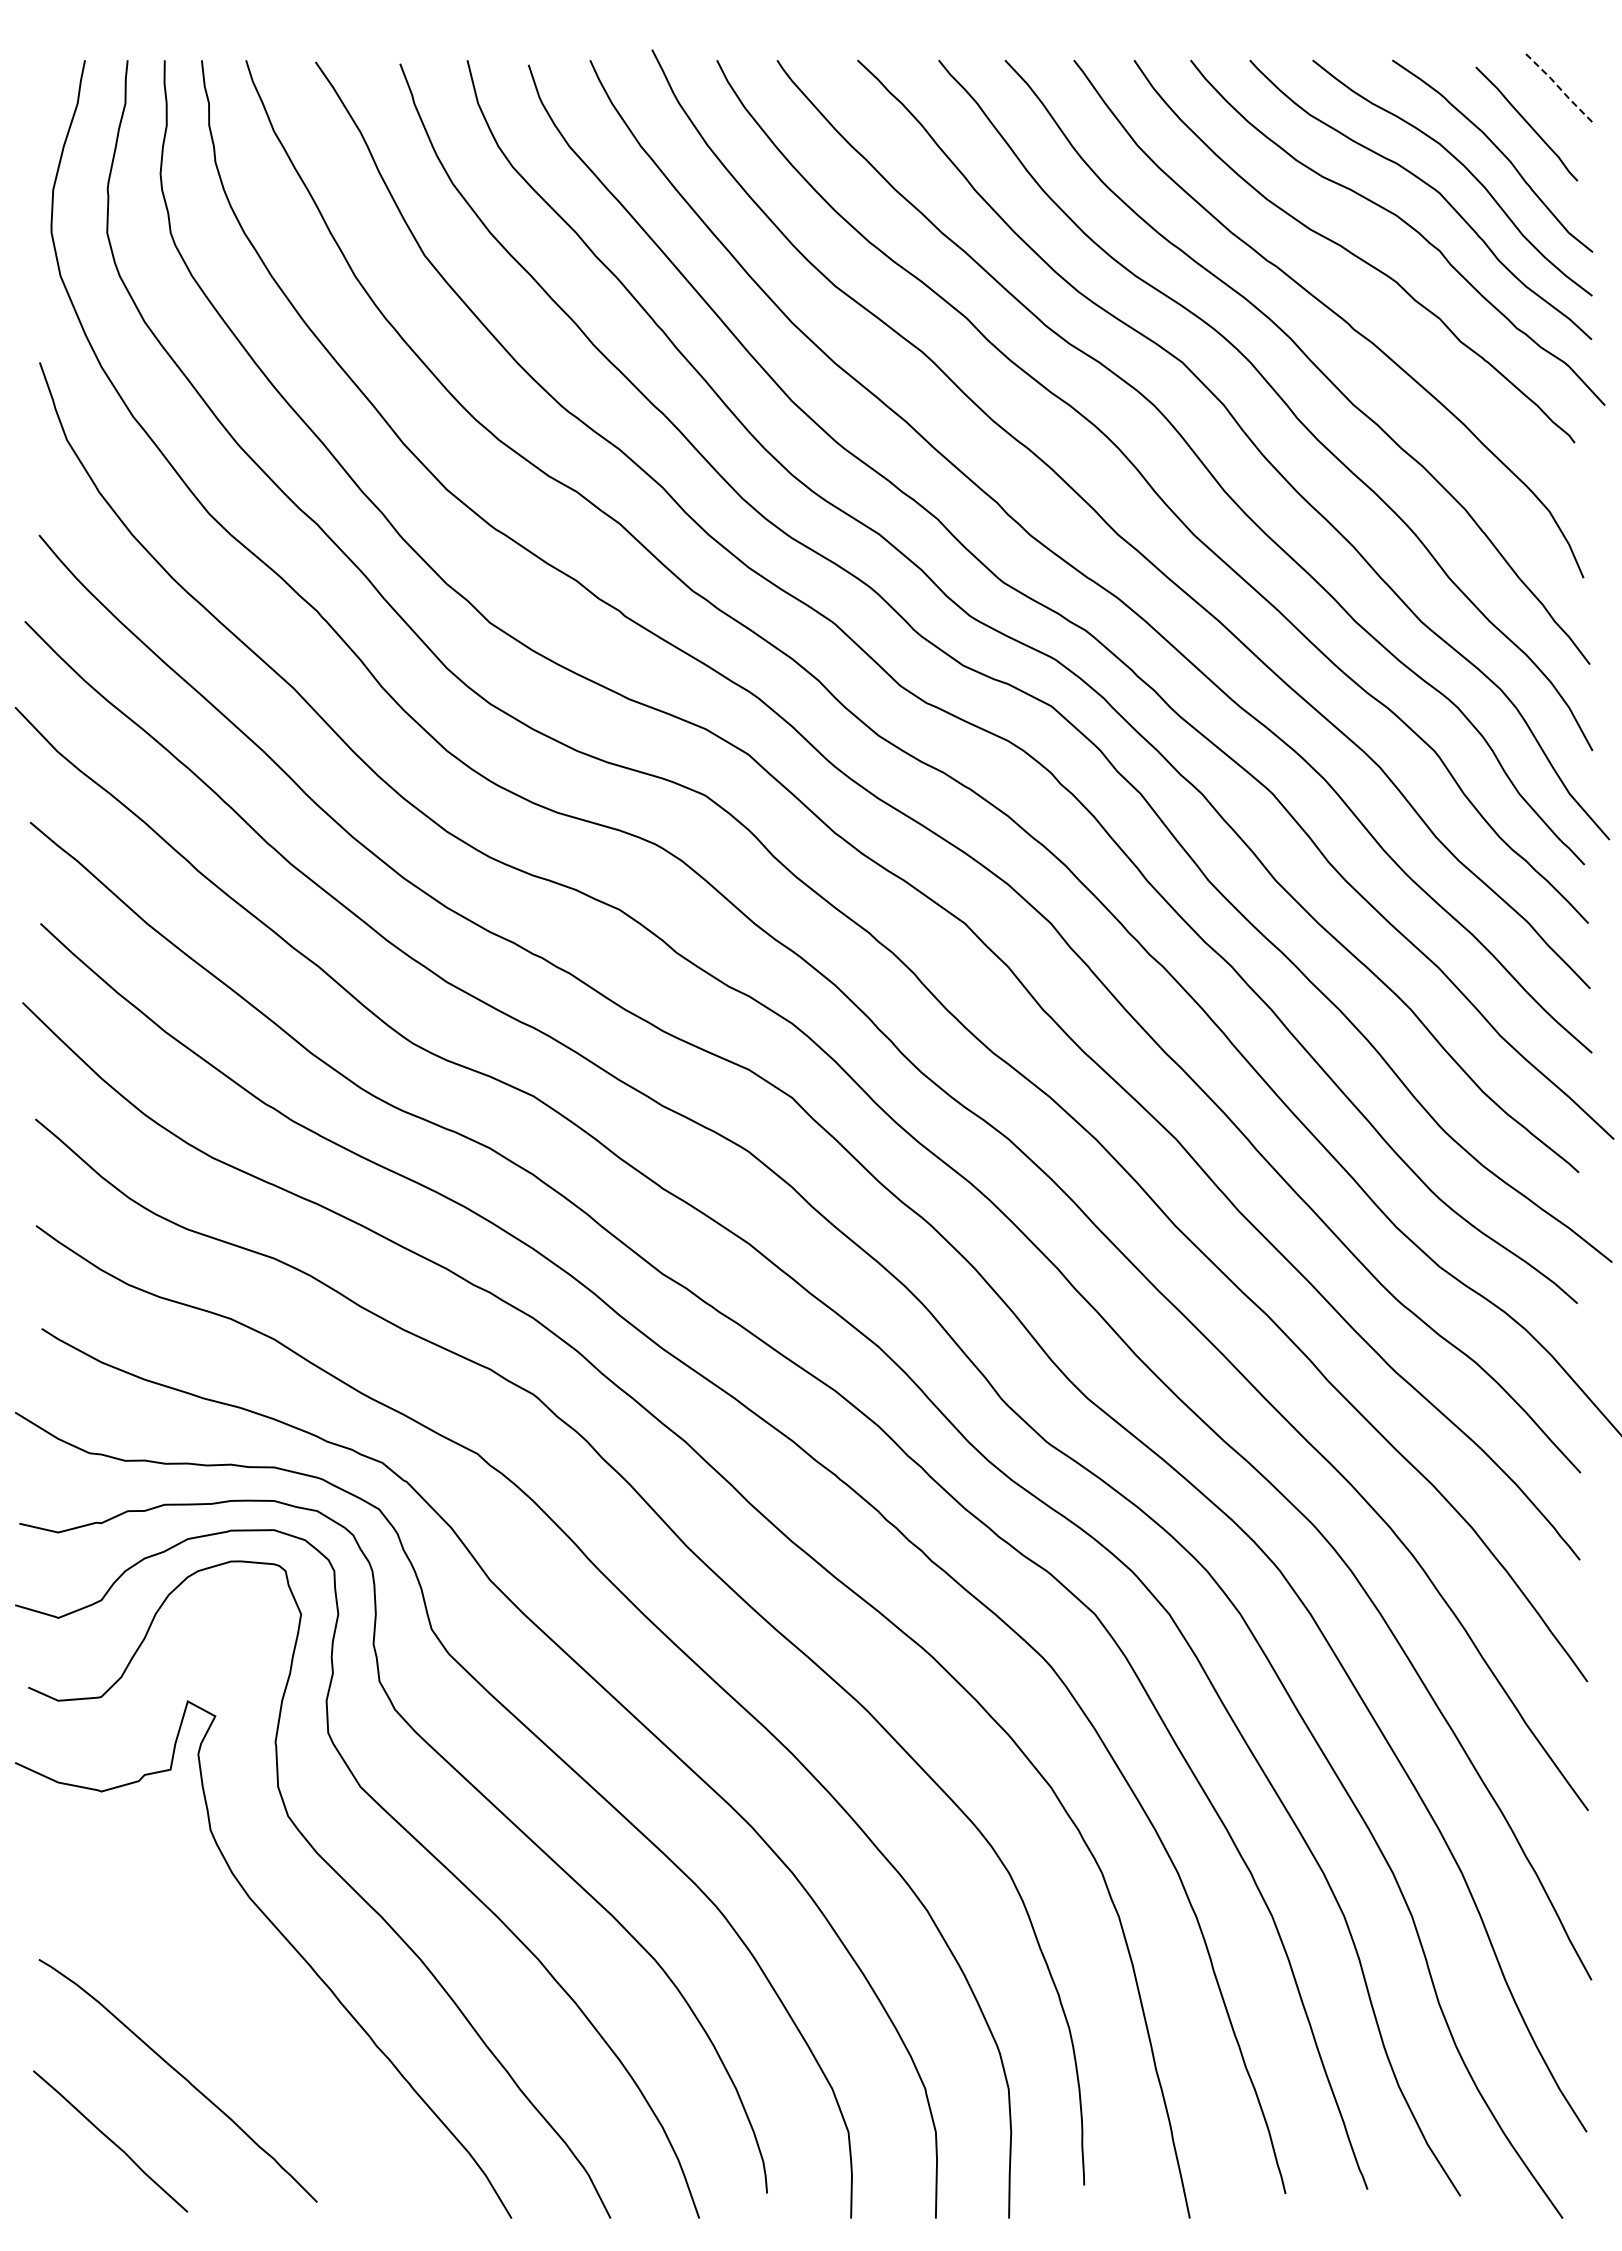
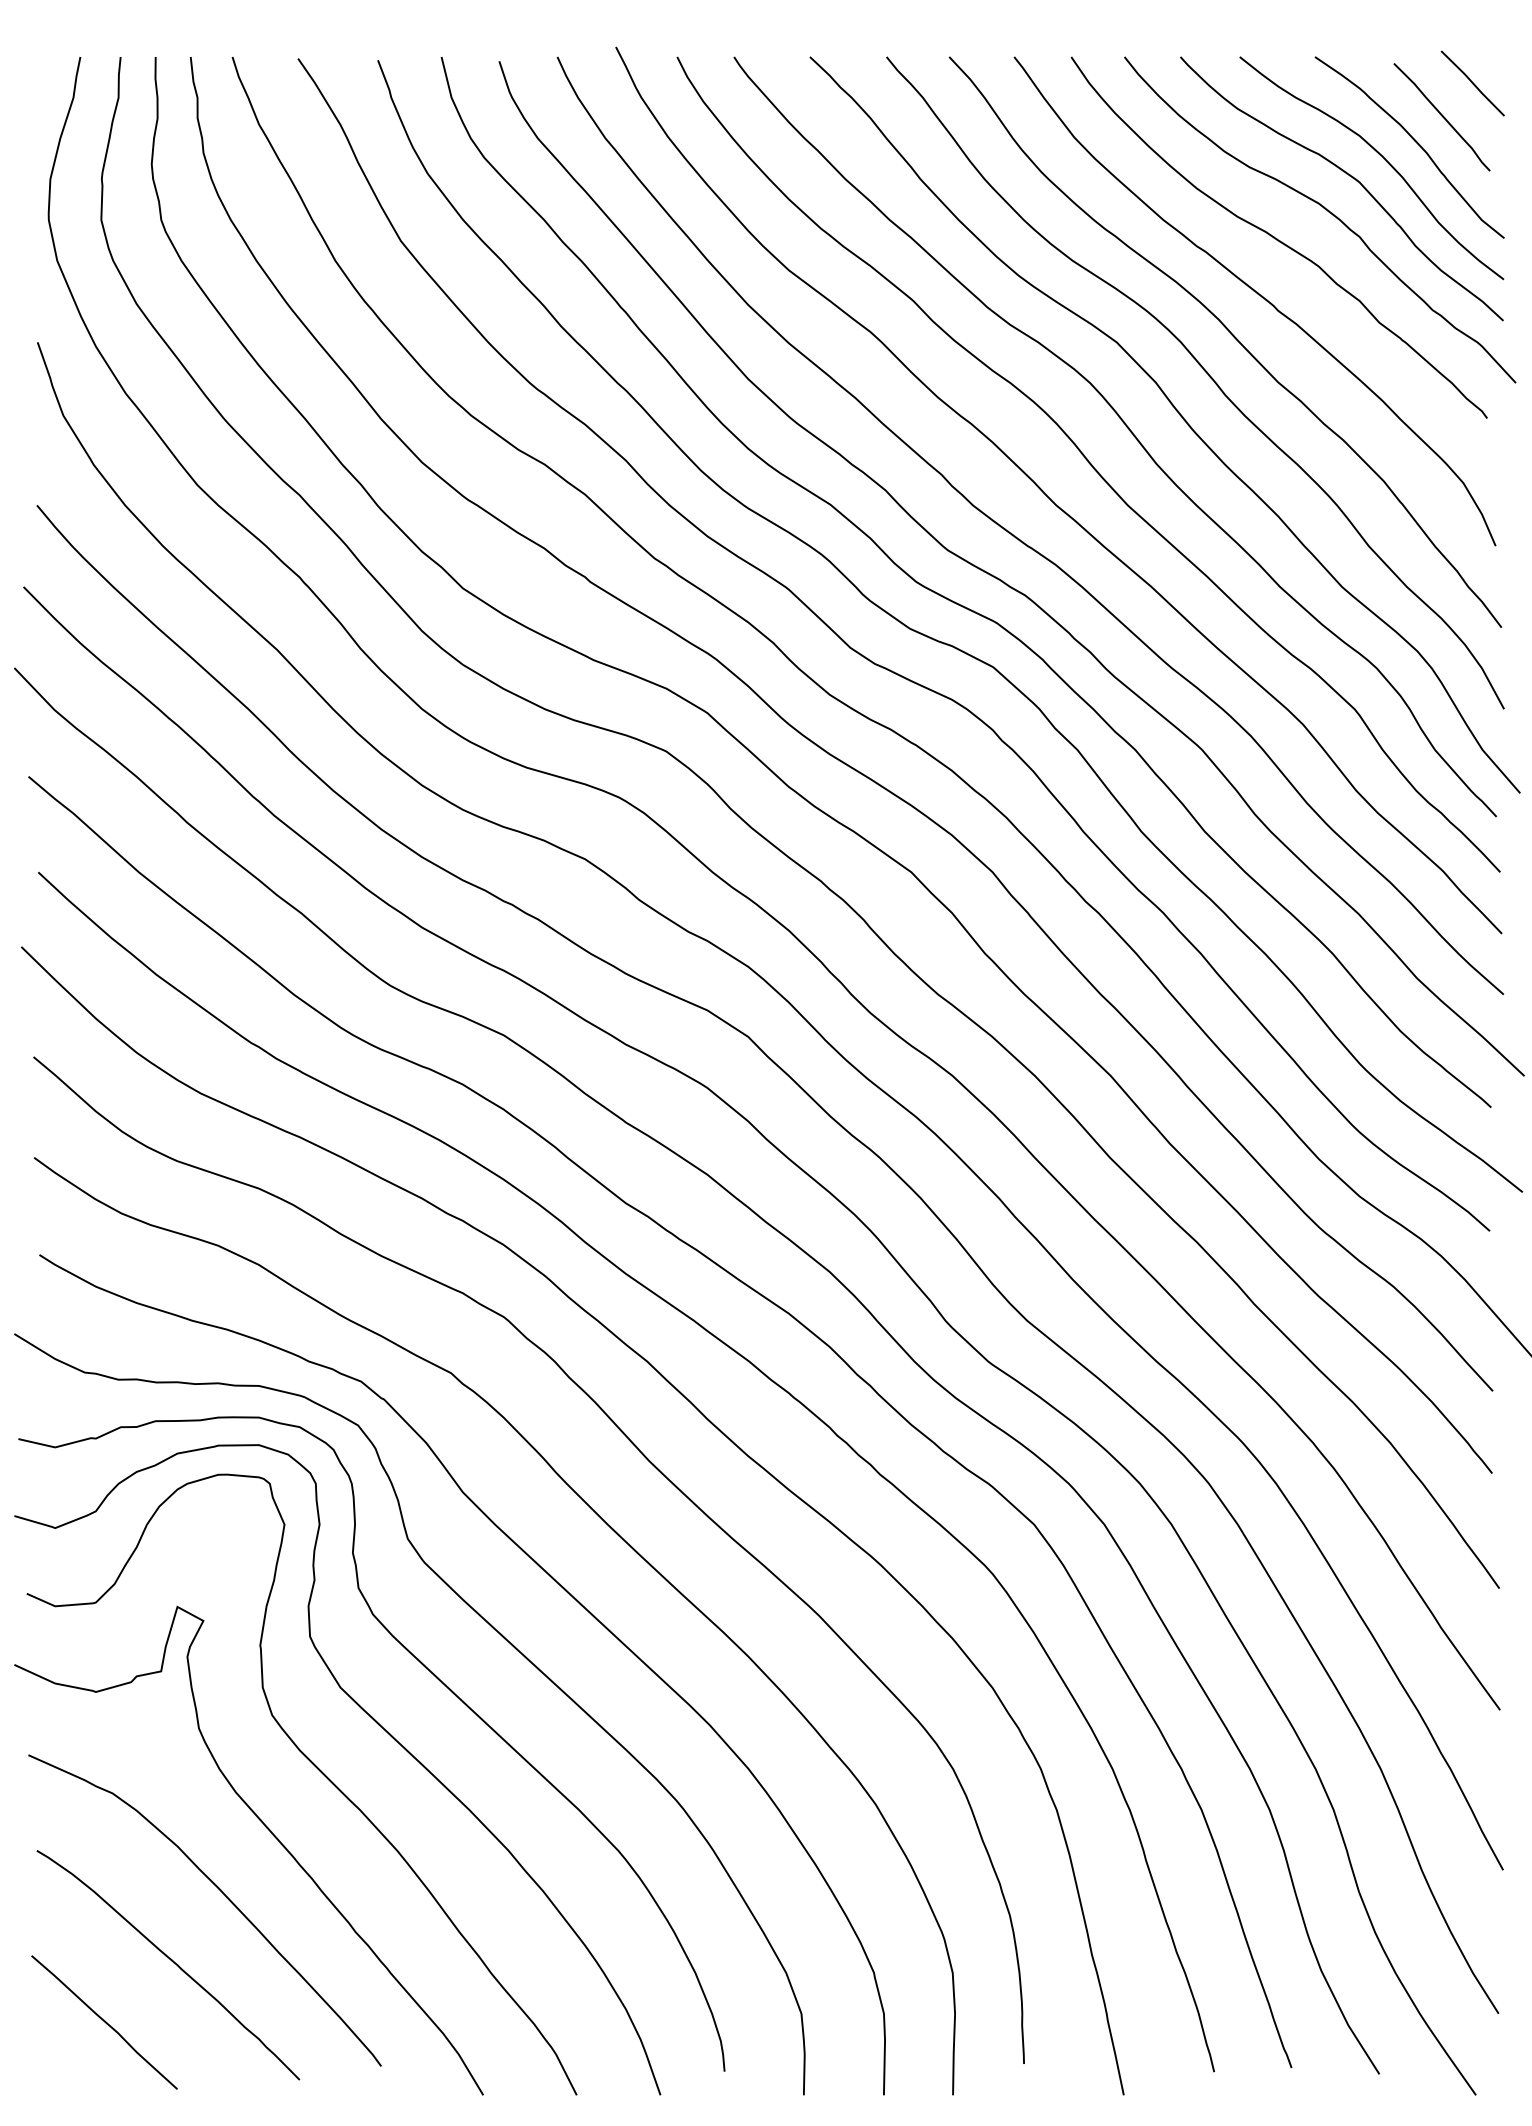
line: (1560, 88) -> (1473, 83), dashed -> solid
curve: (234, 2004) -> (221, 1893), added

